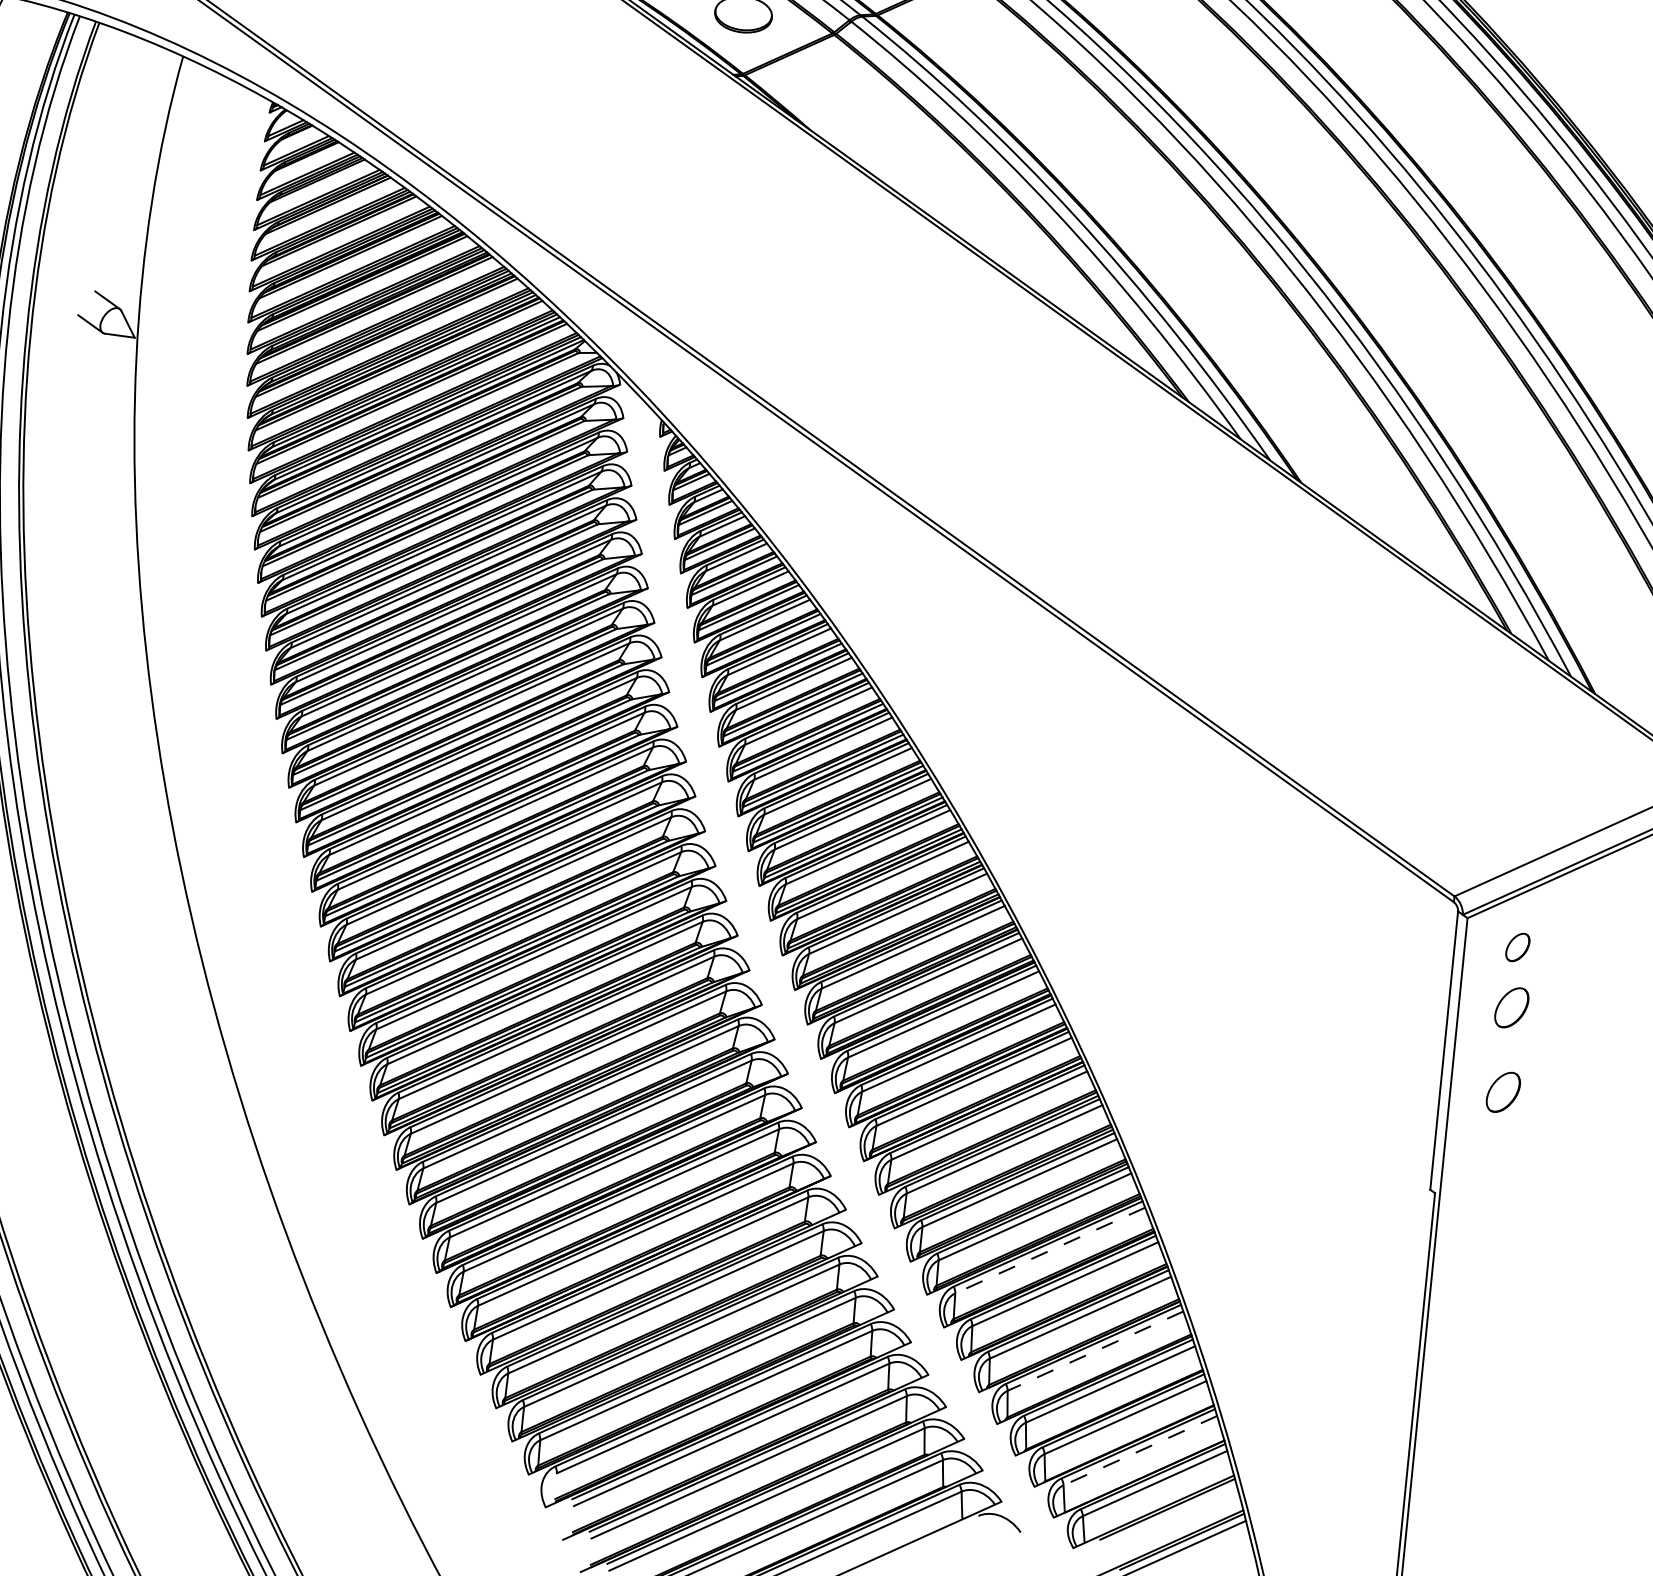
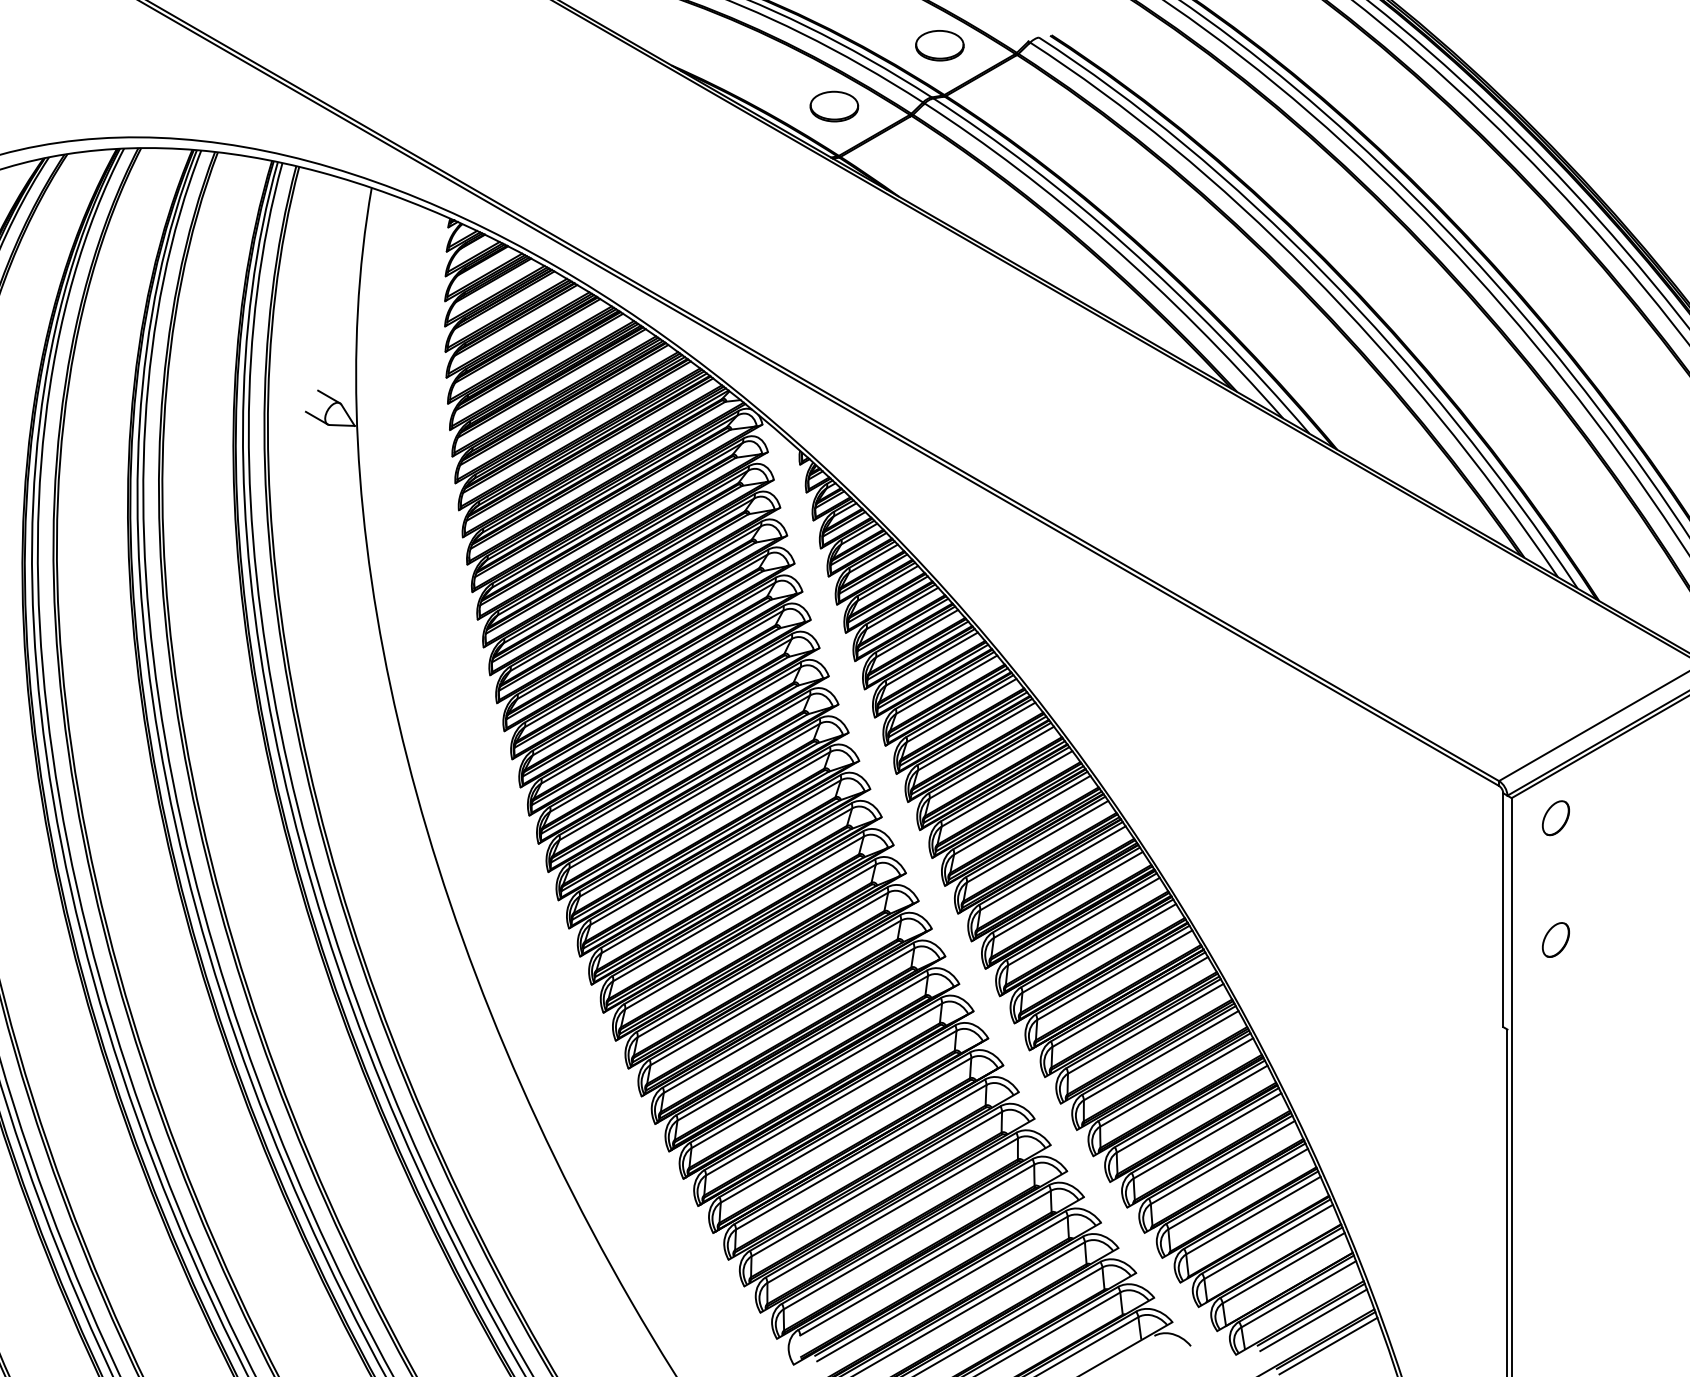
part: (1517, 947) -> (1555, 818), size x1.43
part: (1511, 1007) -> (1555, 868), removed
line: (1049, 1250) -> (1191, 1109), dashed -> solid
line: (1095, 1351) -> (1238, 1189), dashed -> solid
line: (1140, 1450) -> (1283, 1268), dashed -> solid
line: (1169, 1516) -> (1313, 1320), added

